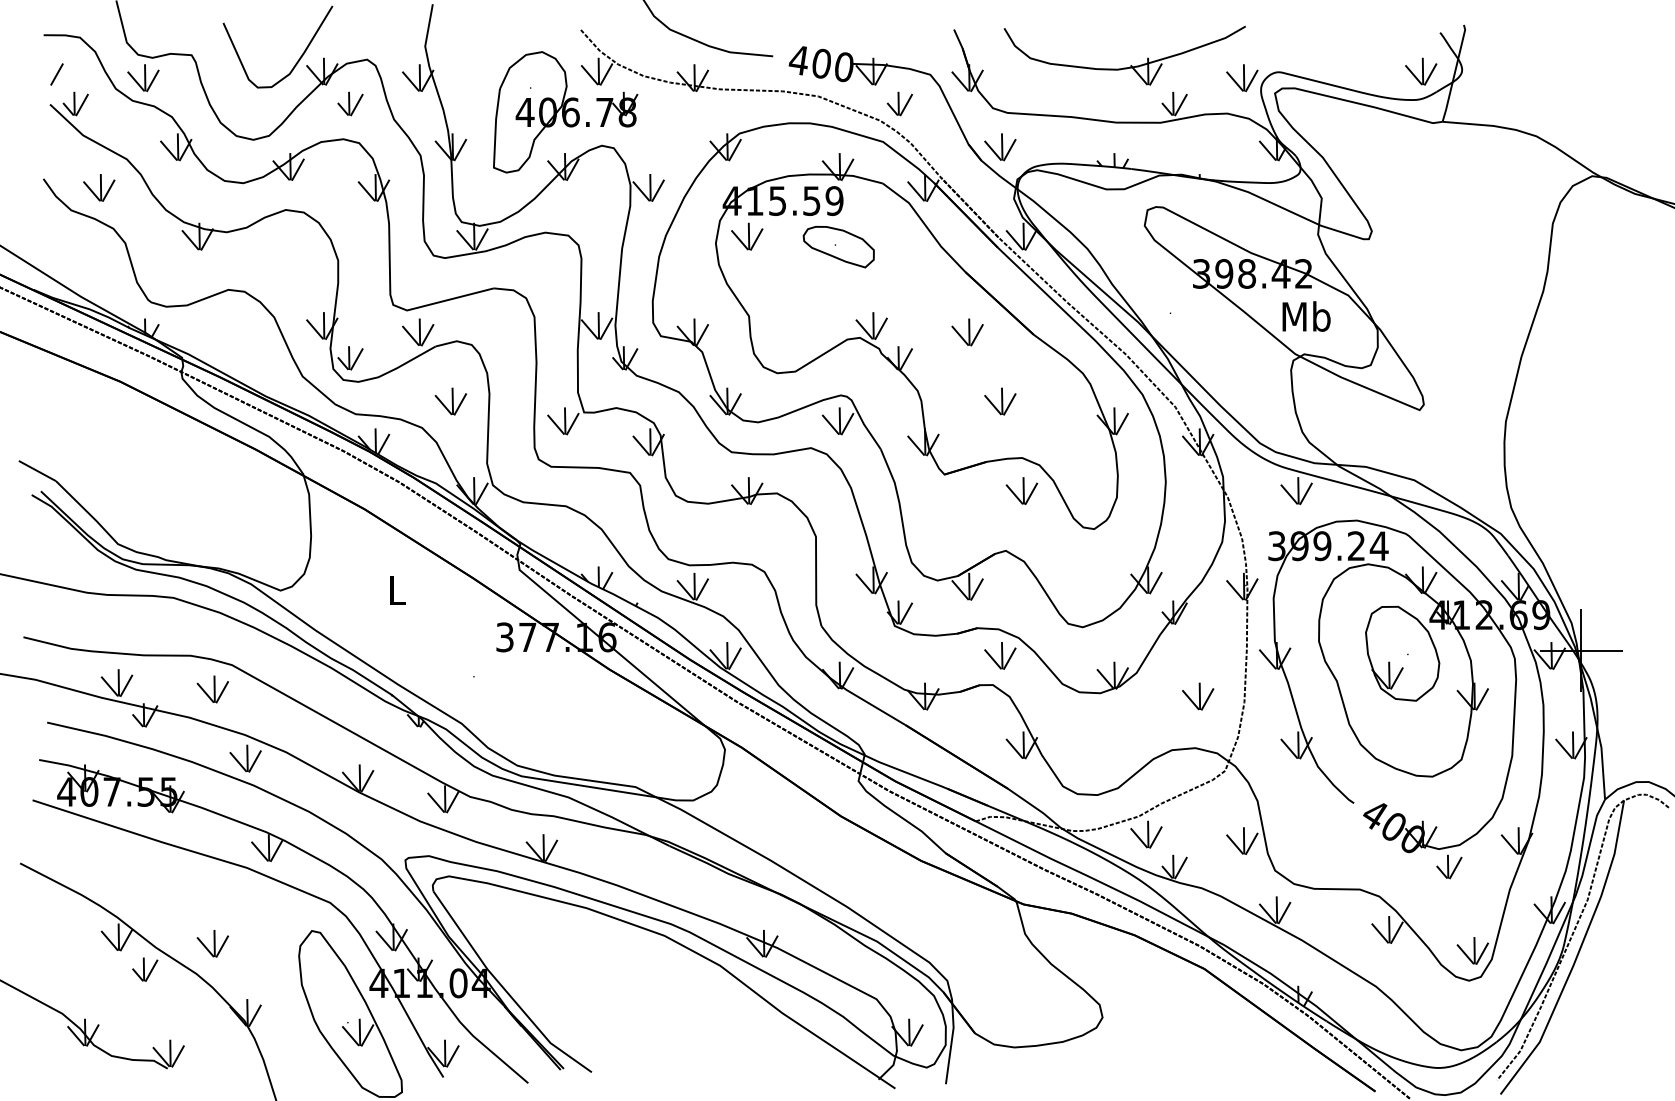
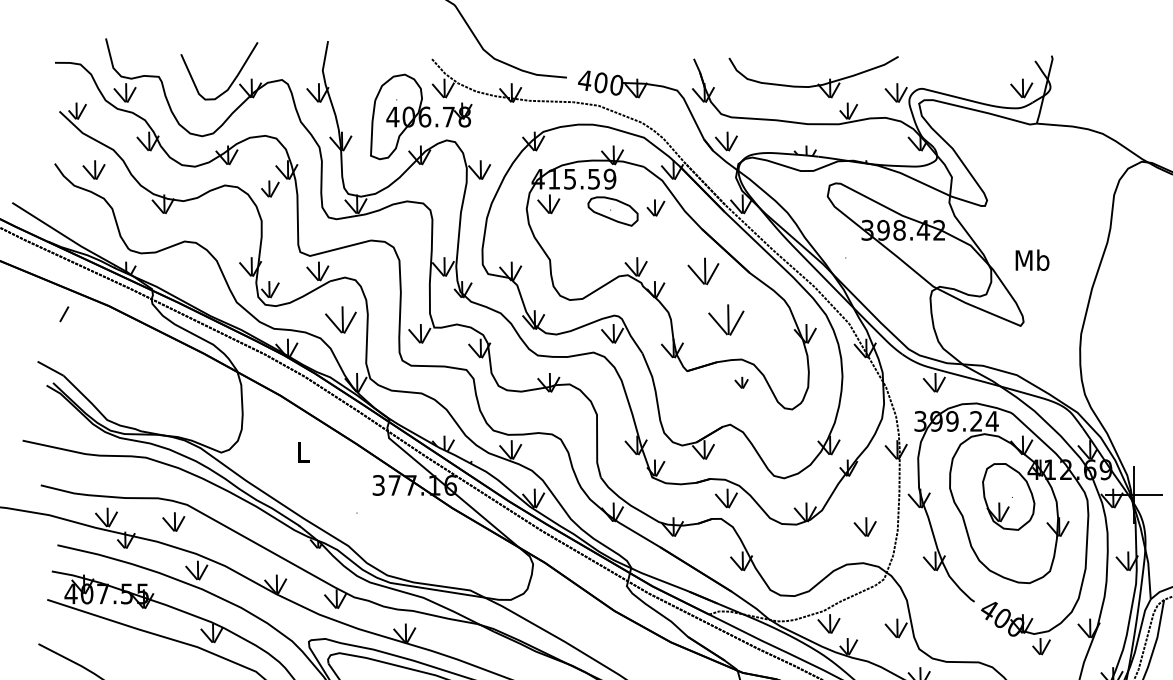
line: (56, 74) -> (64, 314), moved
part: (350, 103) -> (270, 188), moved
part: (899, 103) -> (655, 207), moved
text: (1306, 316) -> (1032, 260), moved
part: (967, 332) -> (703, 271), size x1.4
part: (450, 401) -> (340, 319), size x1.4
part: (1000, 401) -> (726, 319), size x1.6
part: (1021, 490) -> (741, 382), size x0.6

